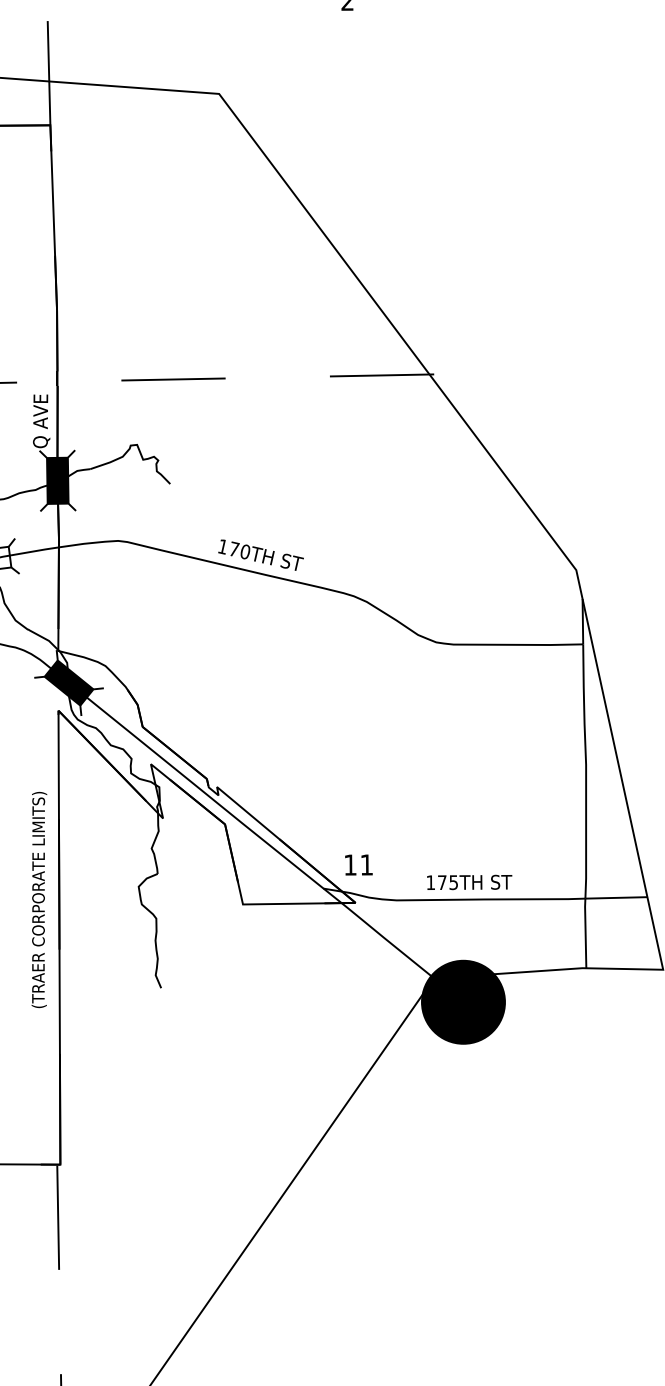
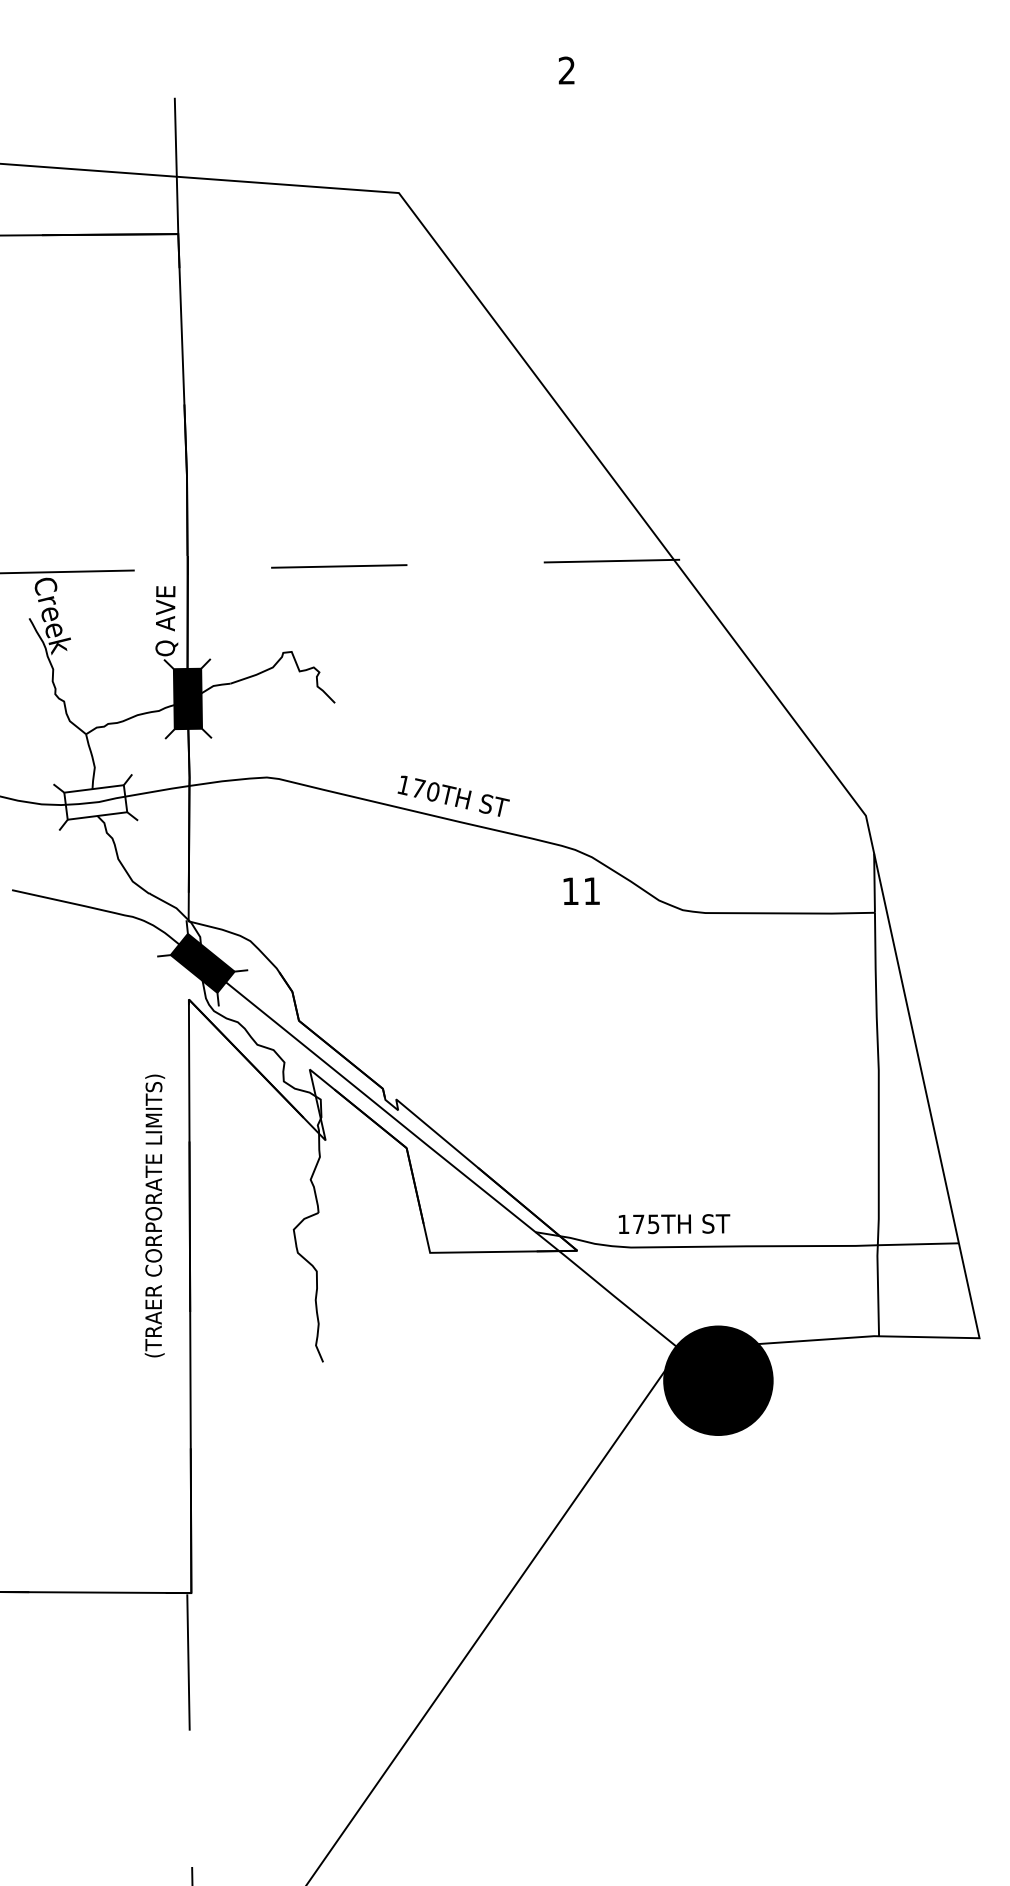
text: (358, 864) -> (581, 890), moved
text: (469, 882) -> (674, 1224), moved
text: (39, 899) -> (154, 1215), moved

